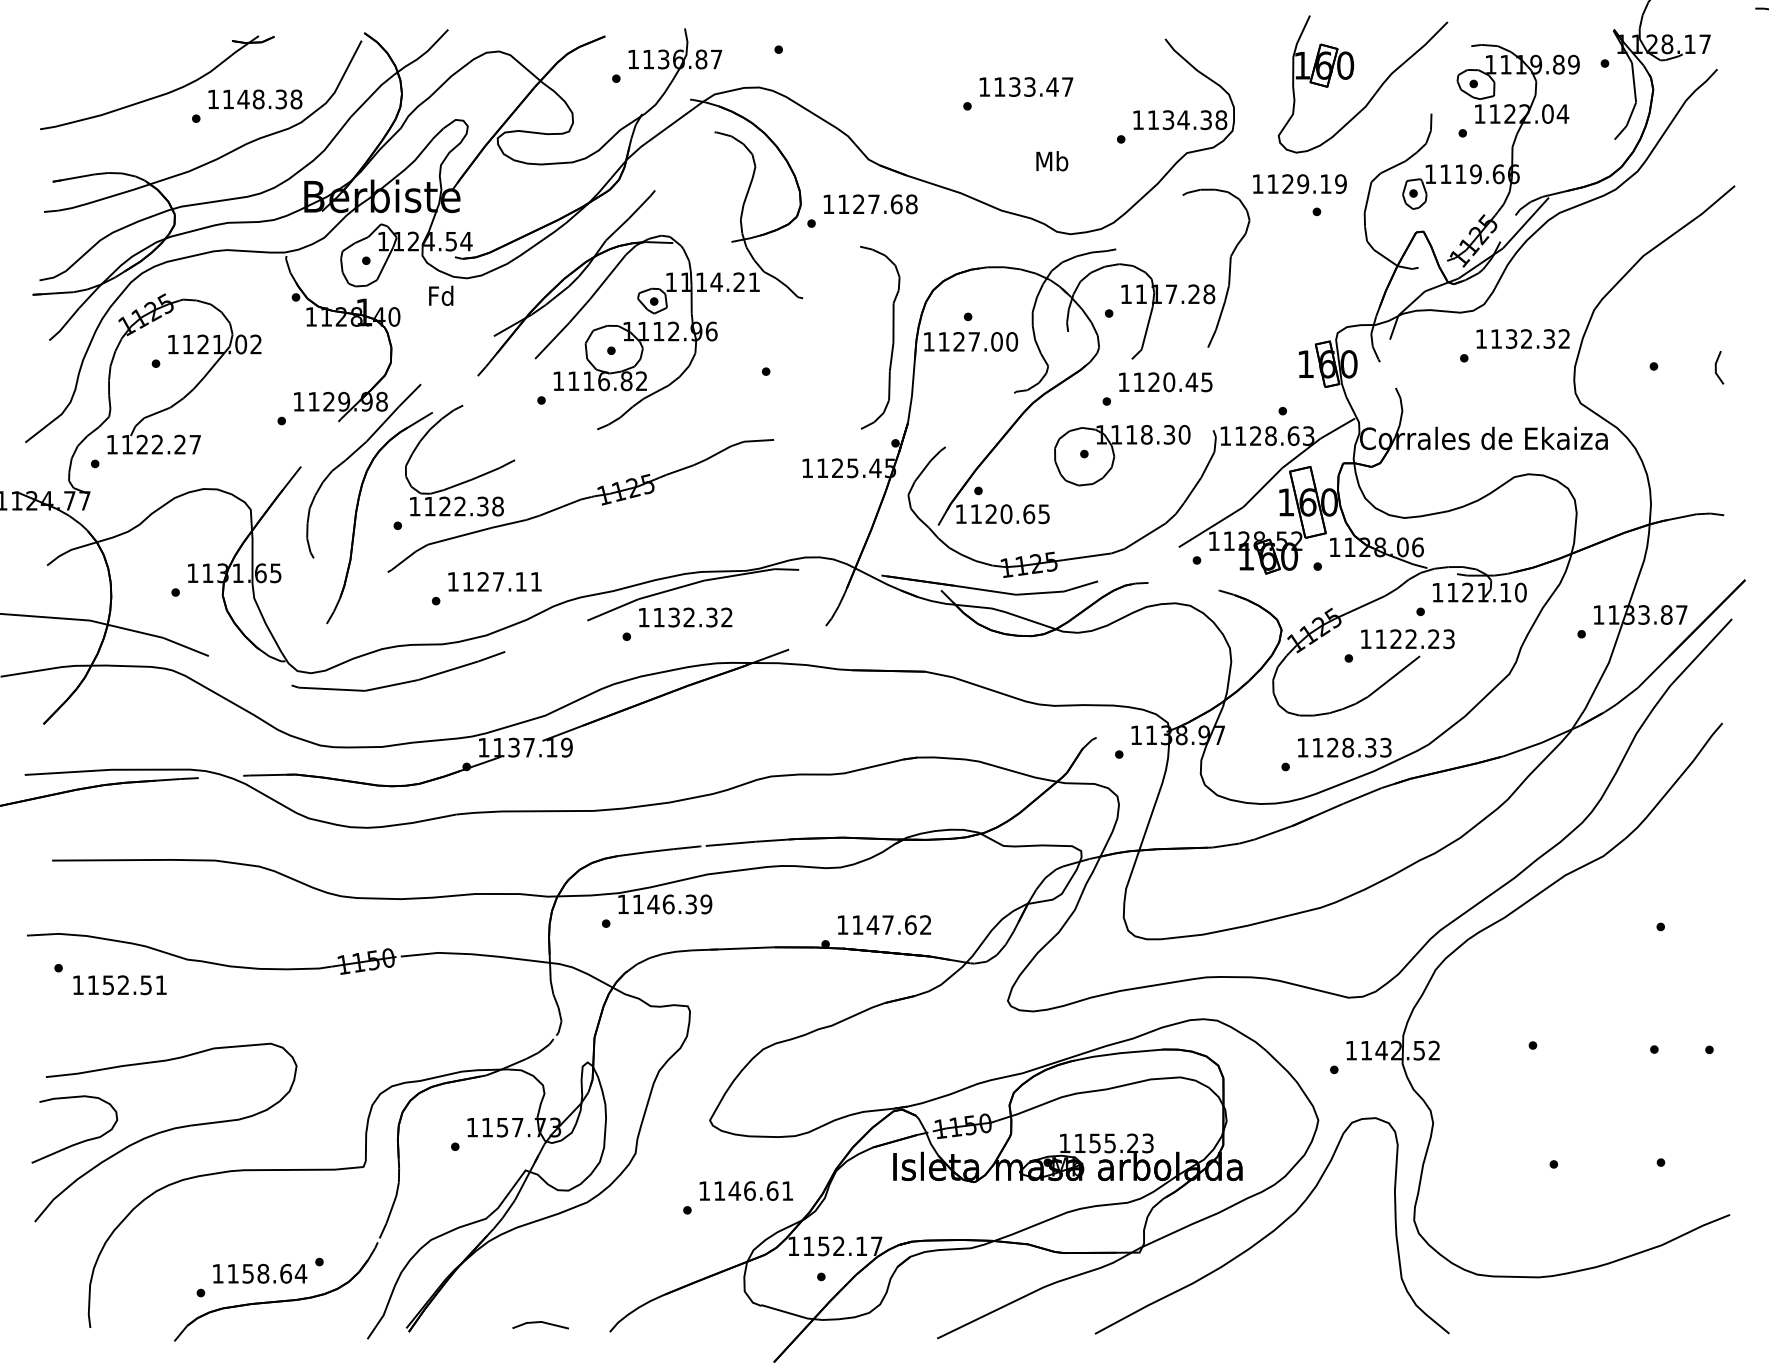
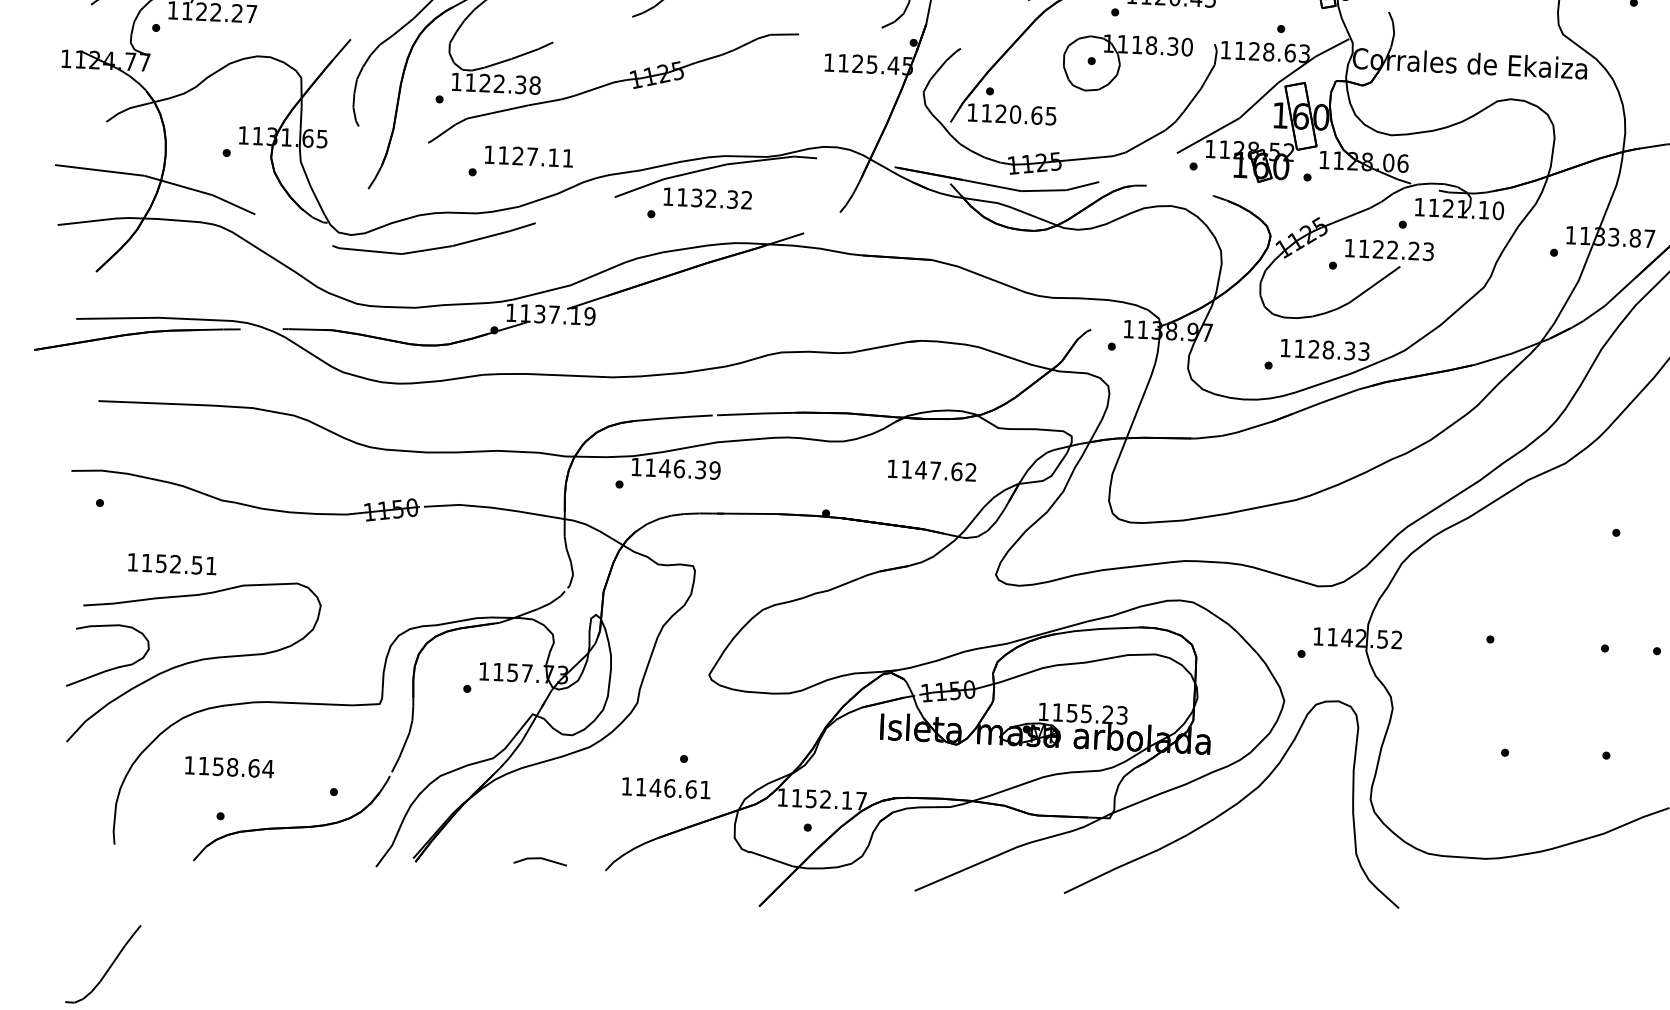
text: (884, 924) -> (932, 470), moved
text: (119, 985) -> (171, 564), moved
text: (745, 1190) -> (665, 787), moved
text: (260, 1273) -> (229, 766), moved

